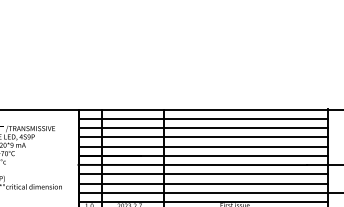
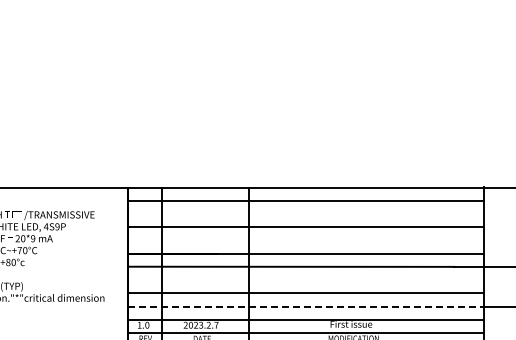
line: (203, 128) -> (306, 214), removed
line: (203, 146) -> (306, 240), removed
line: (203, 174) -> (306, 280), removed
line: (203, 192) -> (306, 306), solid -> dashed

